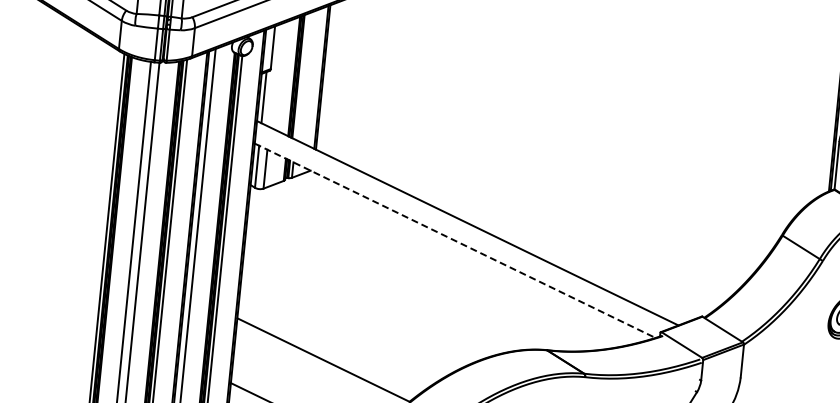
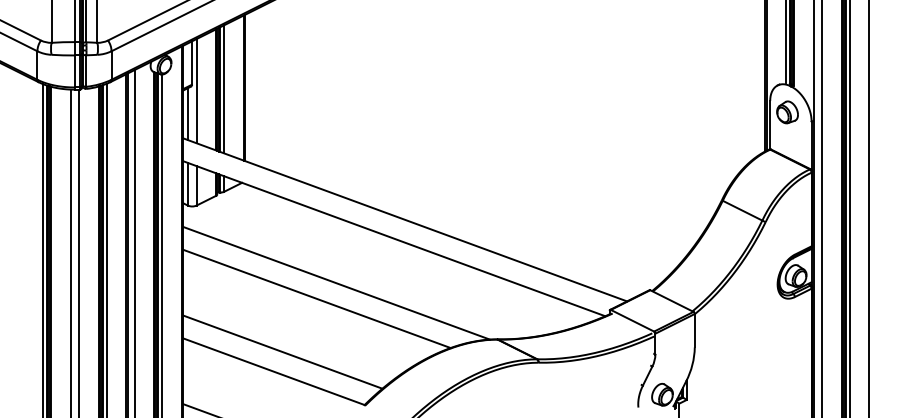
line: (274, 76) -> (196, 91), added
line: (302, 76) -> (224, 89), added
line: (455, 240) -> (394, 238), dashed -> solid
line: (393, 278) -> (336, 282), added
line: (372, 292) -> (316, 298), added
line: (333, 340) -> (282, 351), added

